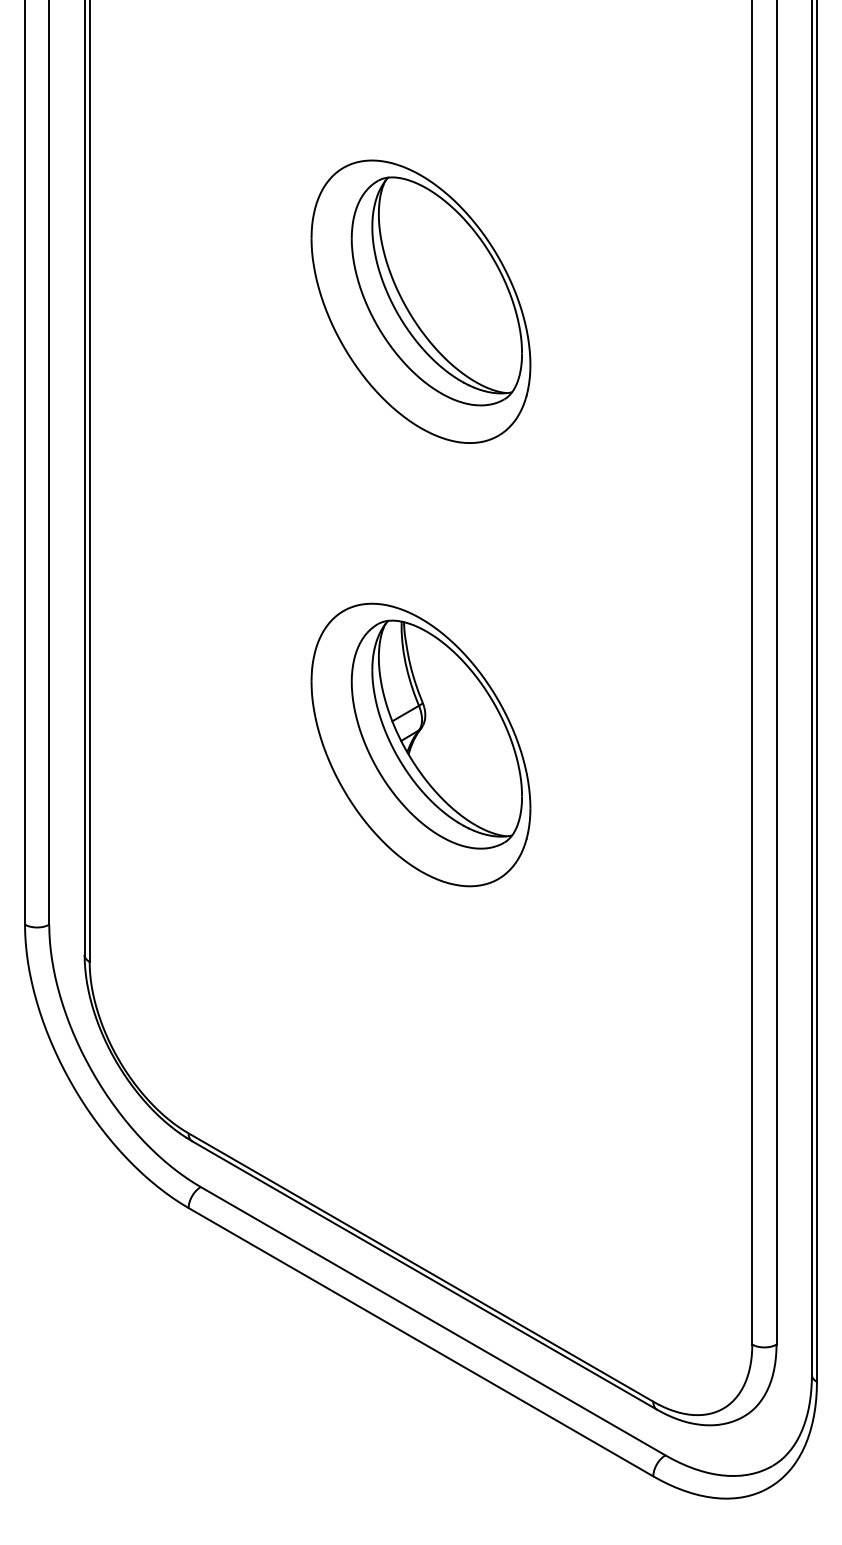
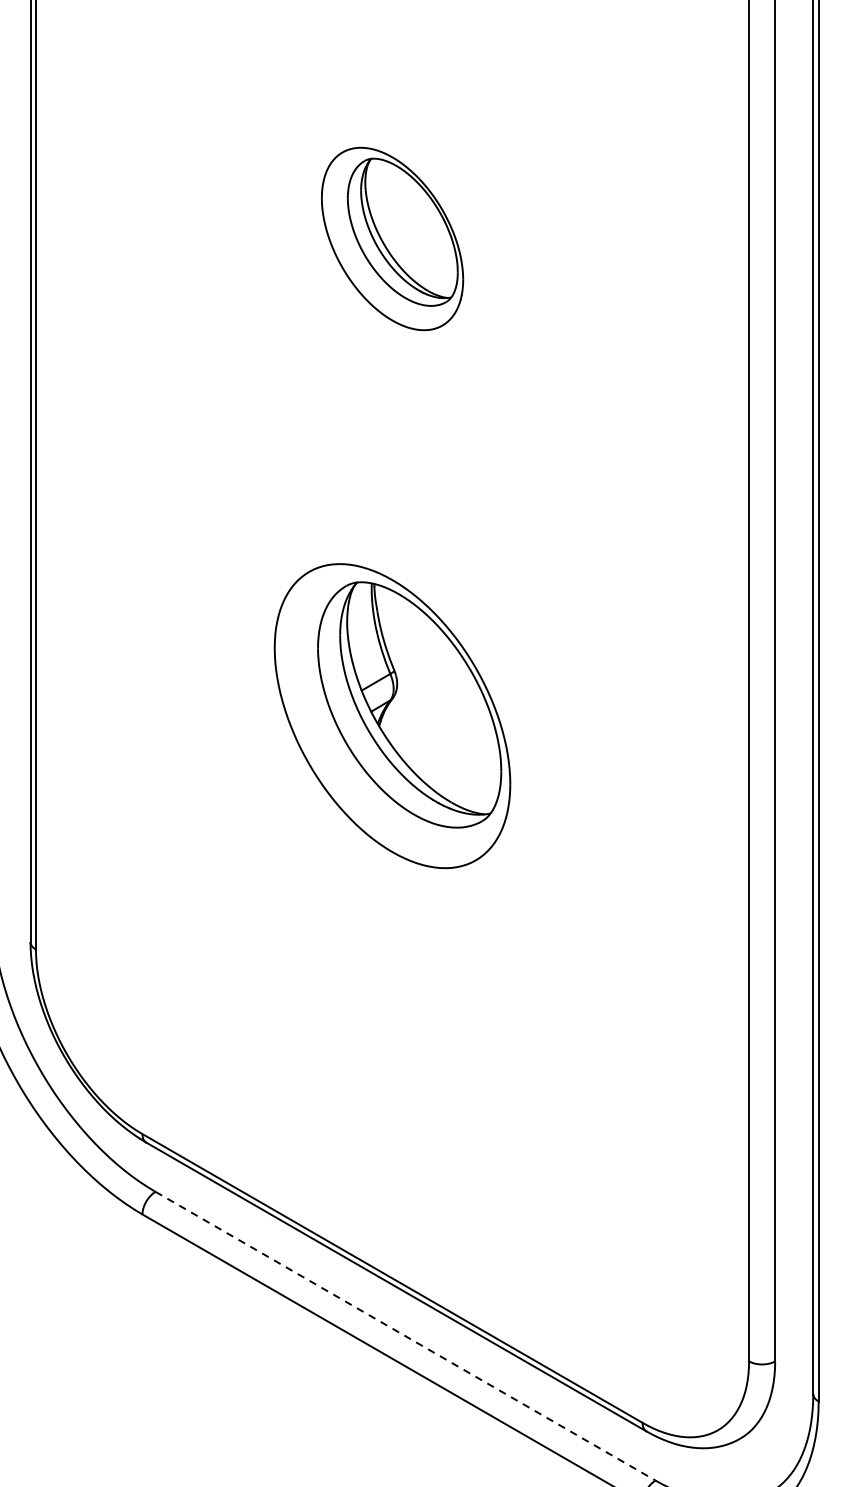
part: (420, 301) -> (392, 238), size x0.6
line: (433, 1321) -> (405, 1336), solid -> dashed

